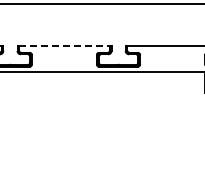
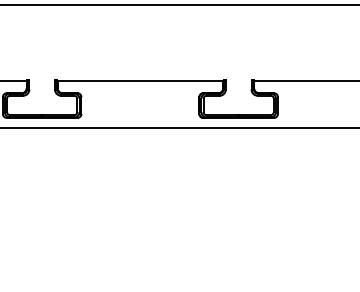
line: (64, 46) -> (140, 81), dashed -> solid

